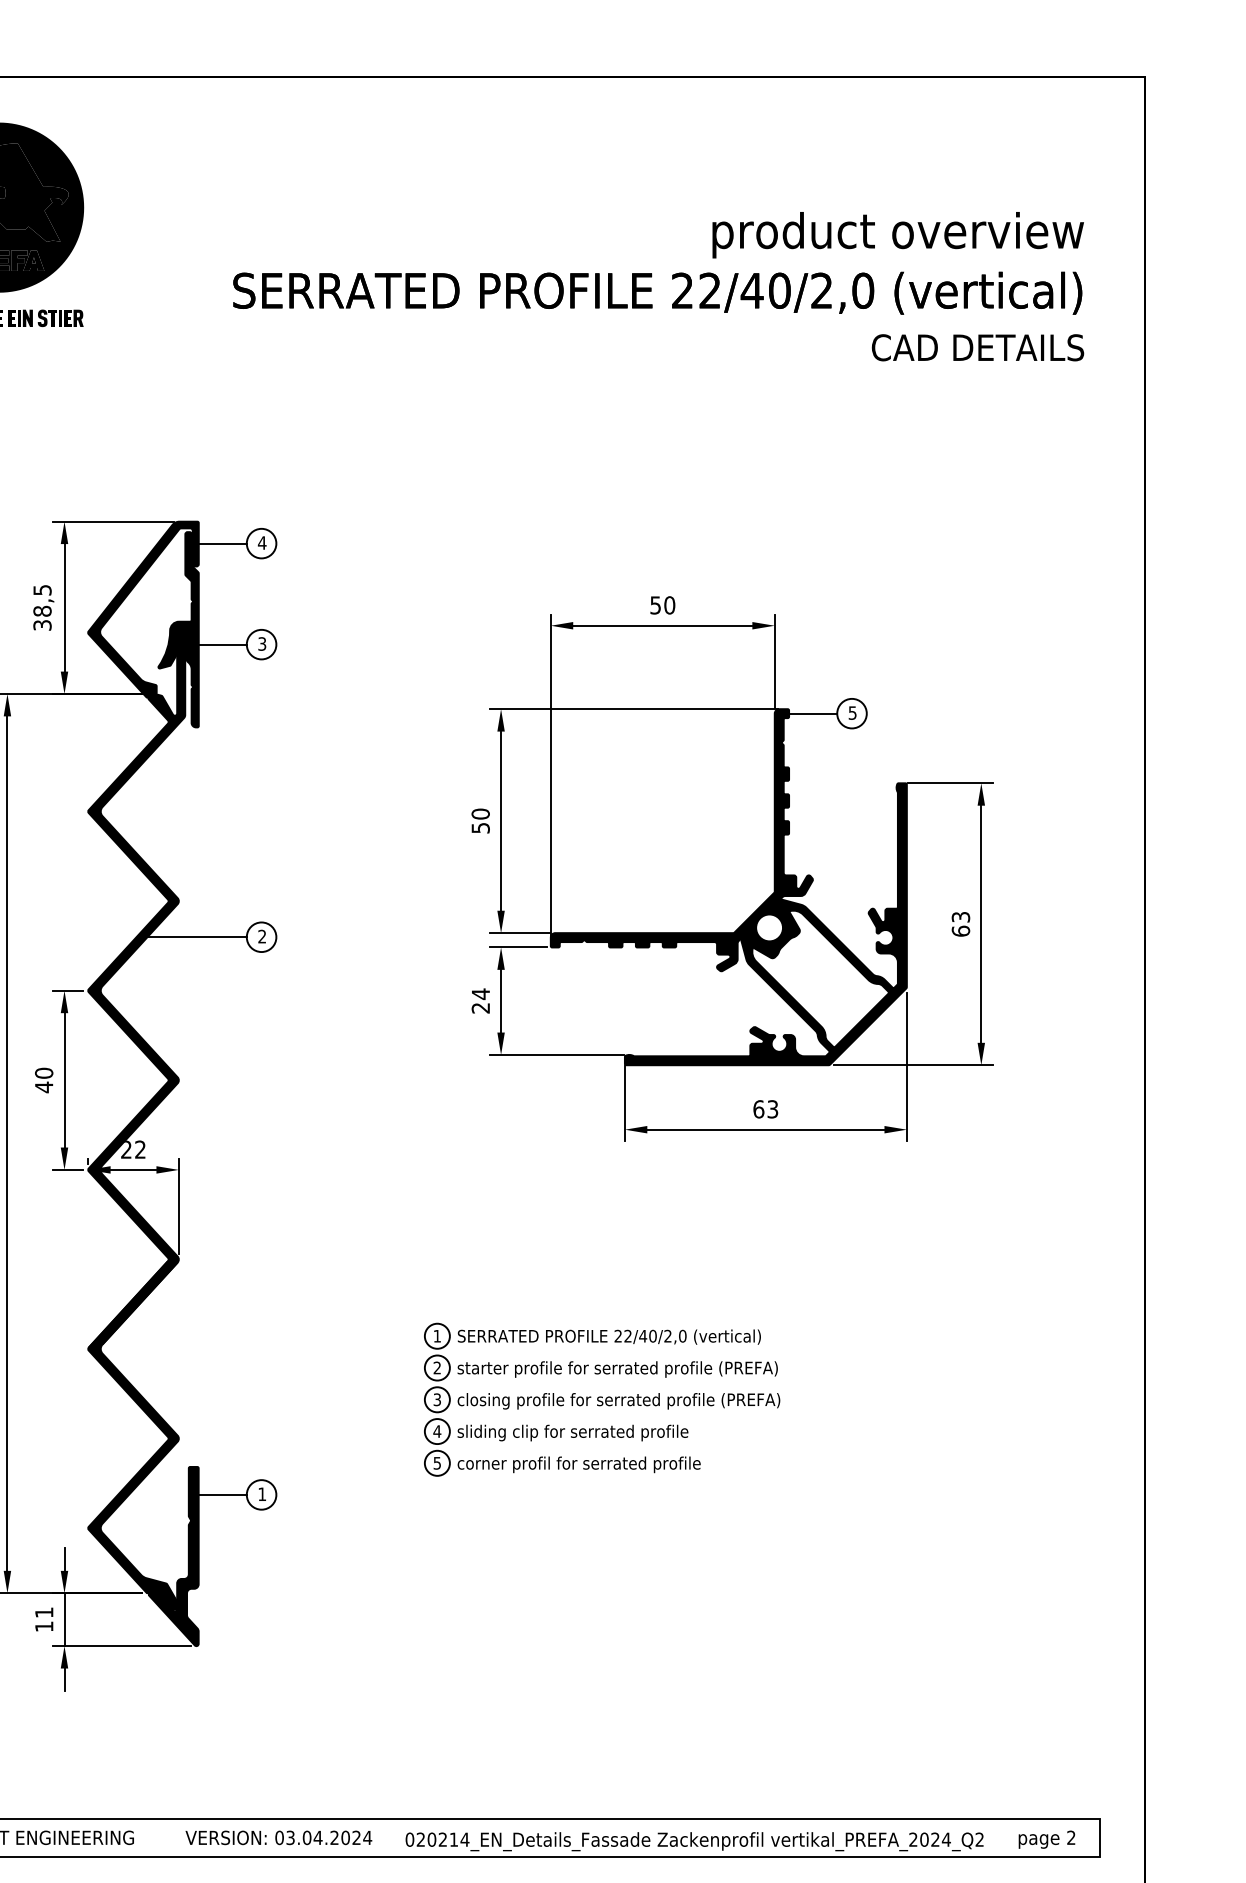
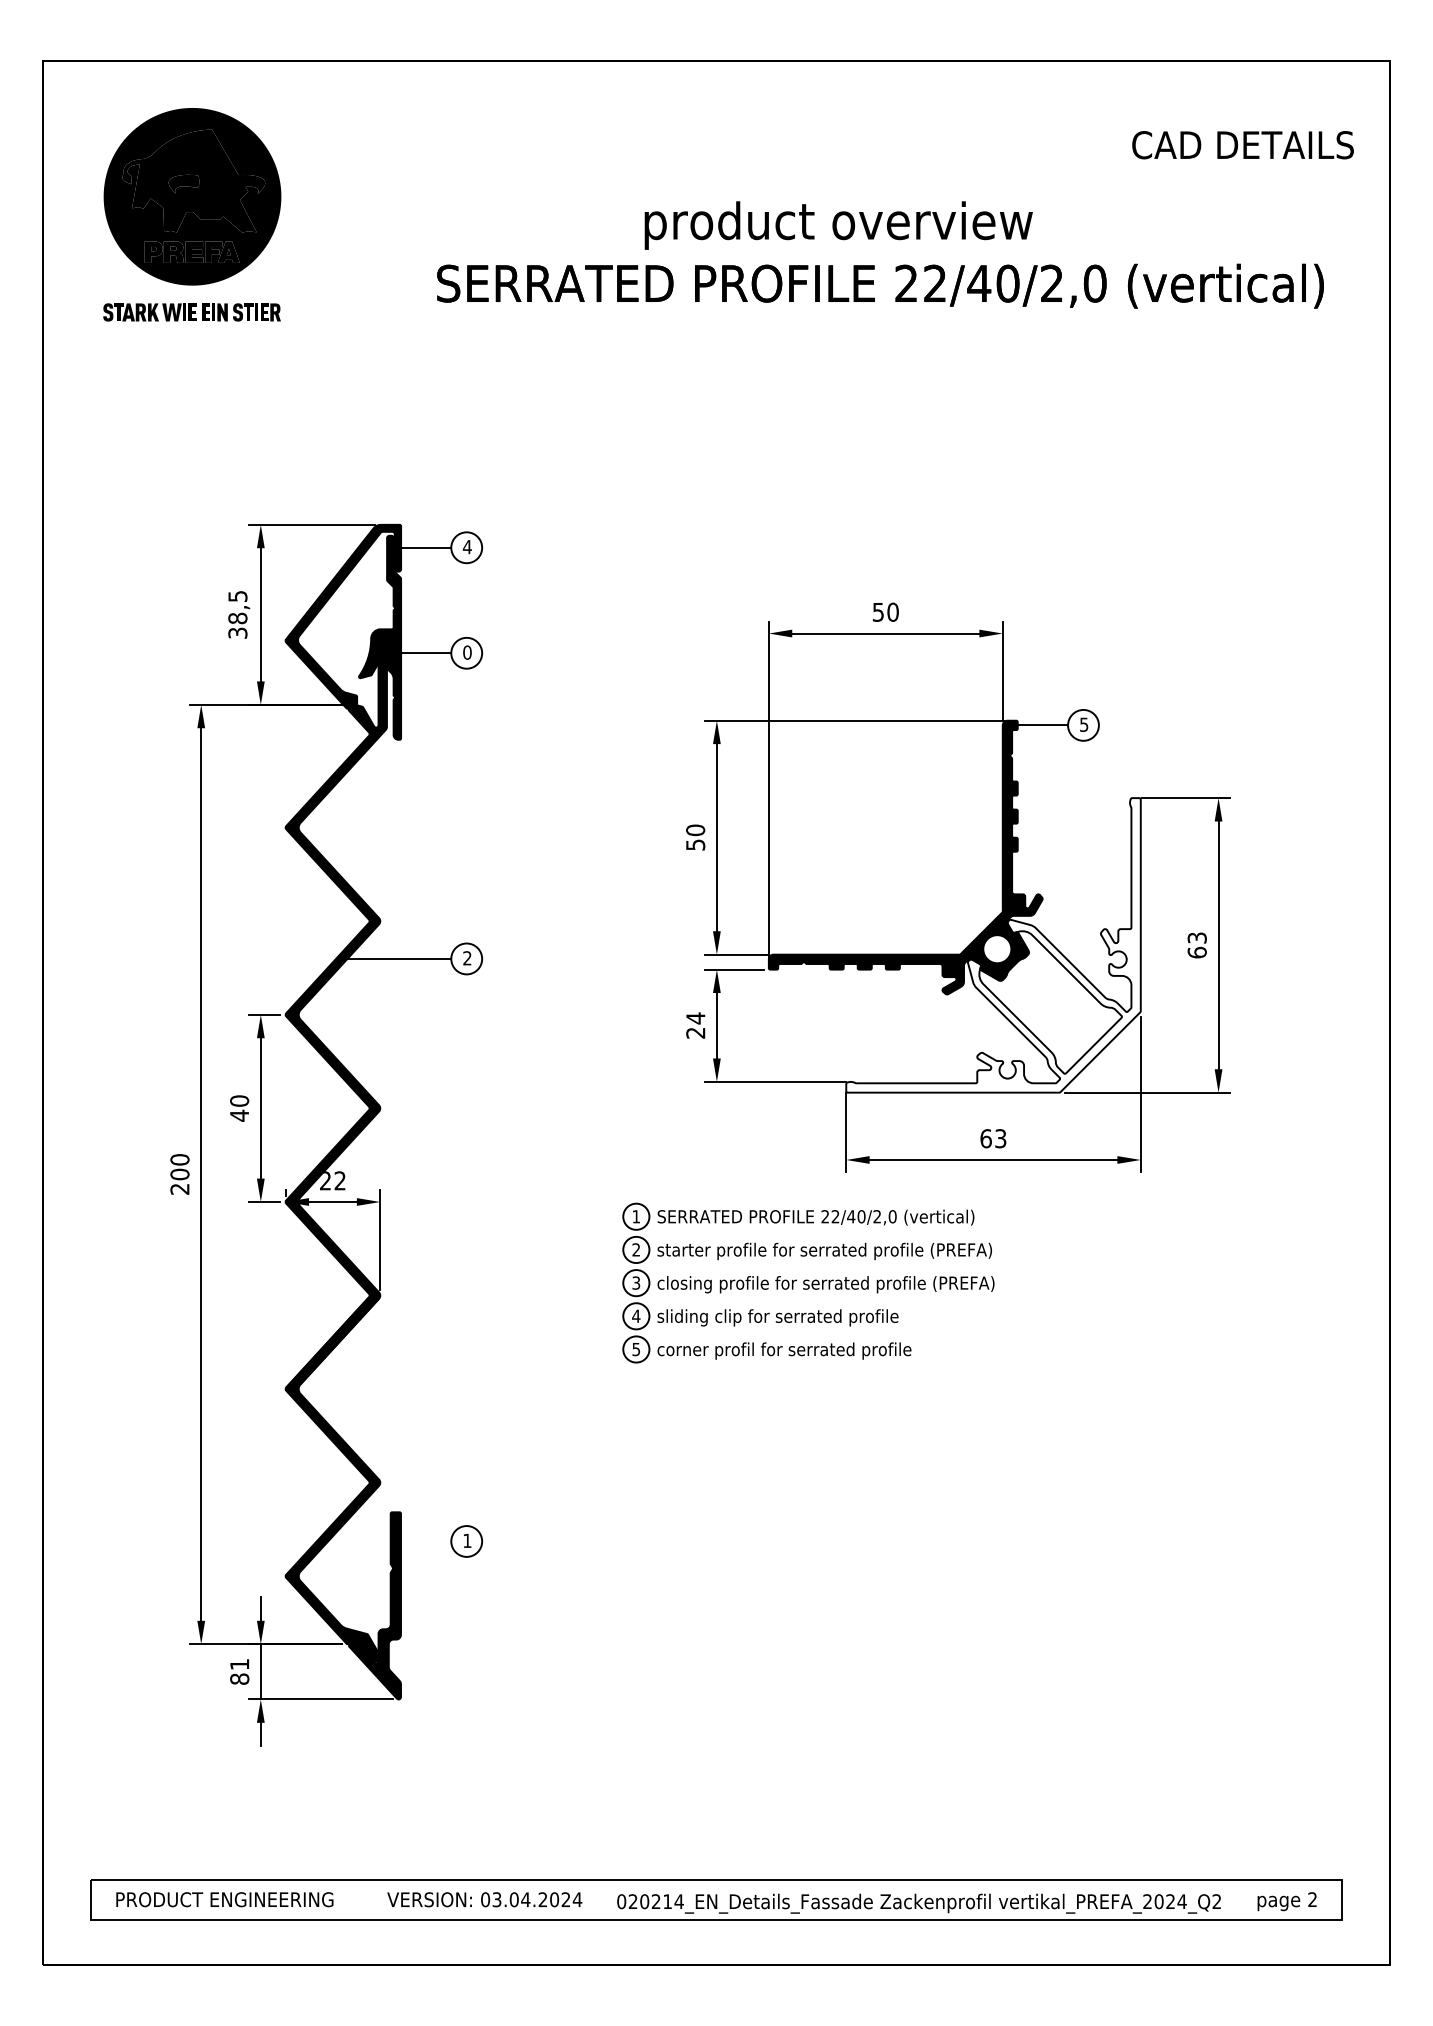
text: (897, 235) -> (838, 225), moved
text: (977, 348) -> (1242, 145), moved
text: (262, 643) -> (467, 652), 3 -> 0
fill: (765, 924) -> (993, 945), removed
part: (602, 1399) -> (808, 1282), moved
line: (223, 1494) -> (426, 1541), removed
text: (44, 1626) -> (239, 1678), 11 -> 81

